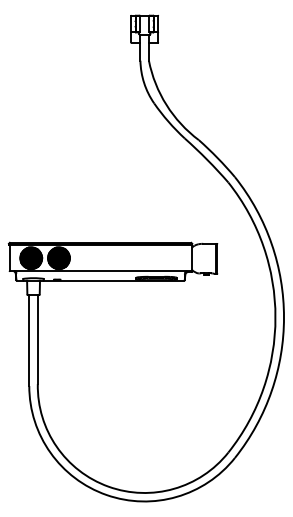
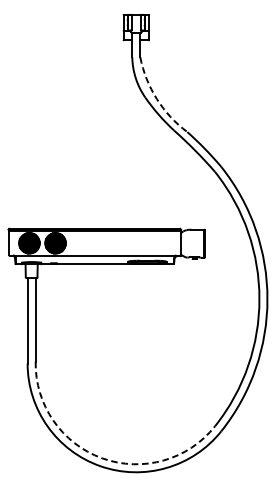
arc: (166, 105) -> (156, 99), solid -> dashed
arc: (108, 486) -> (102, 458), solid -> dashed

